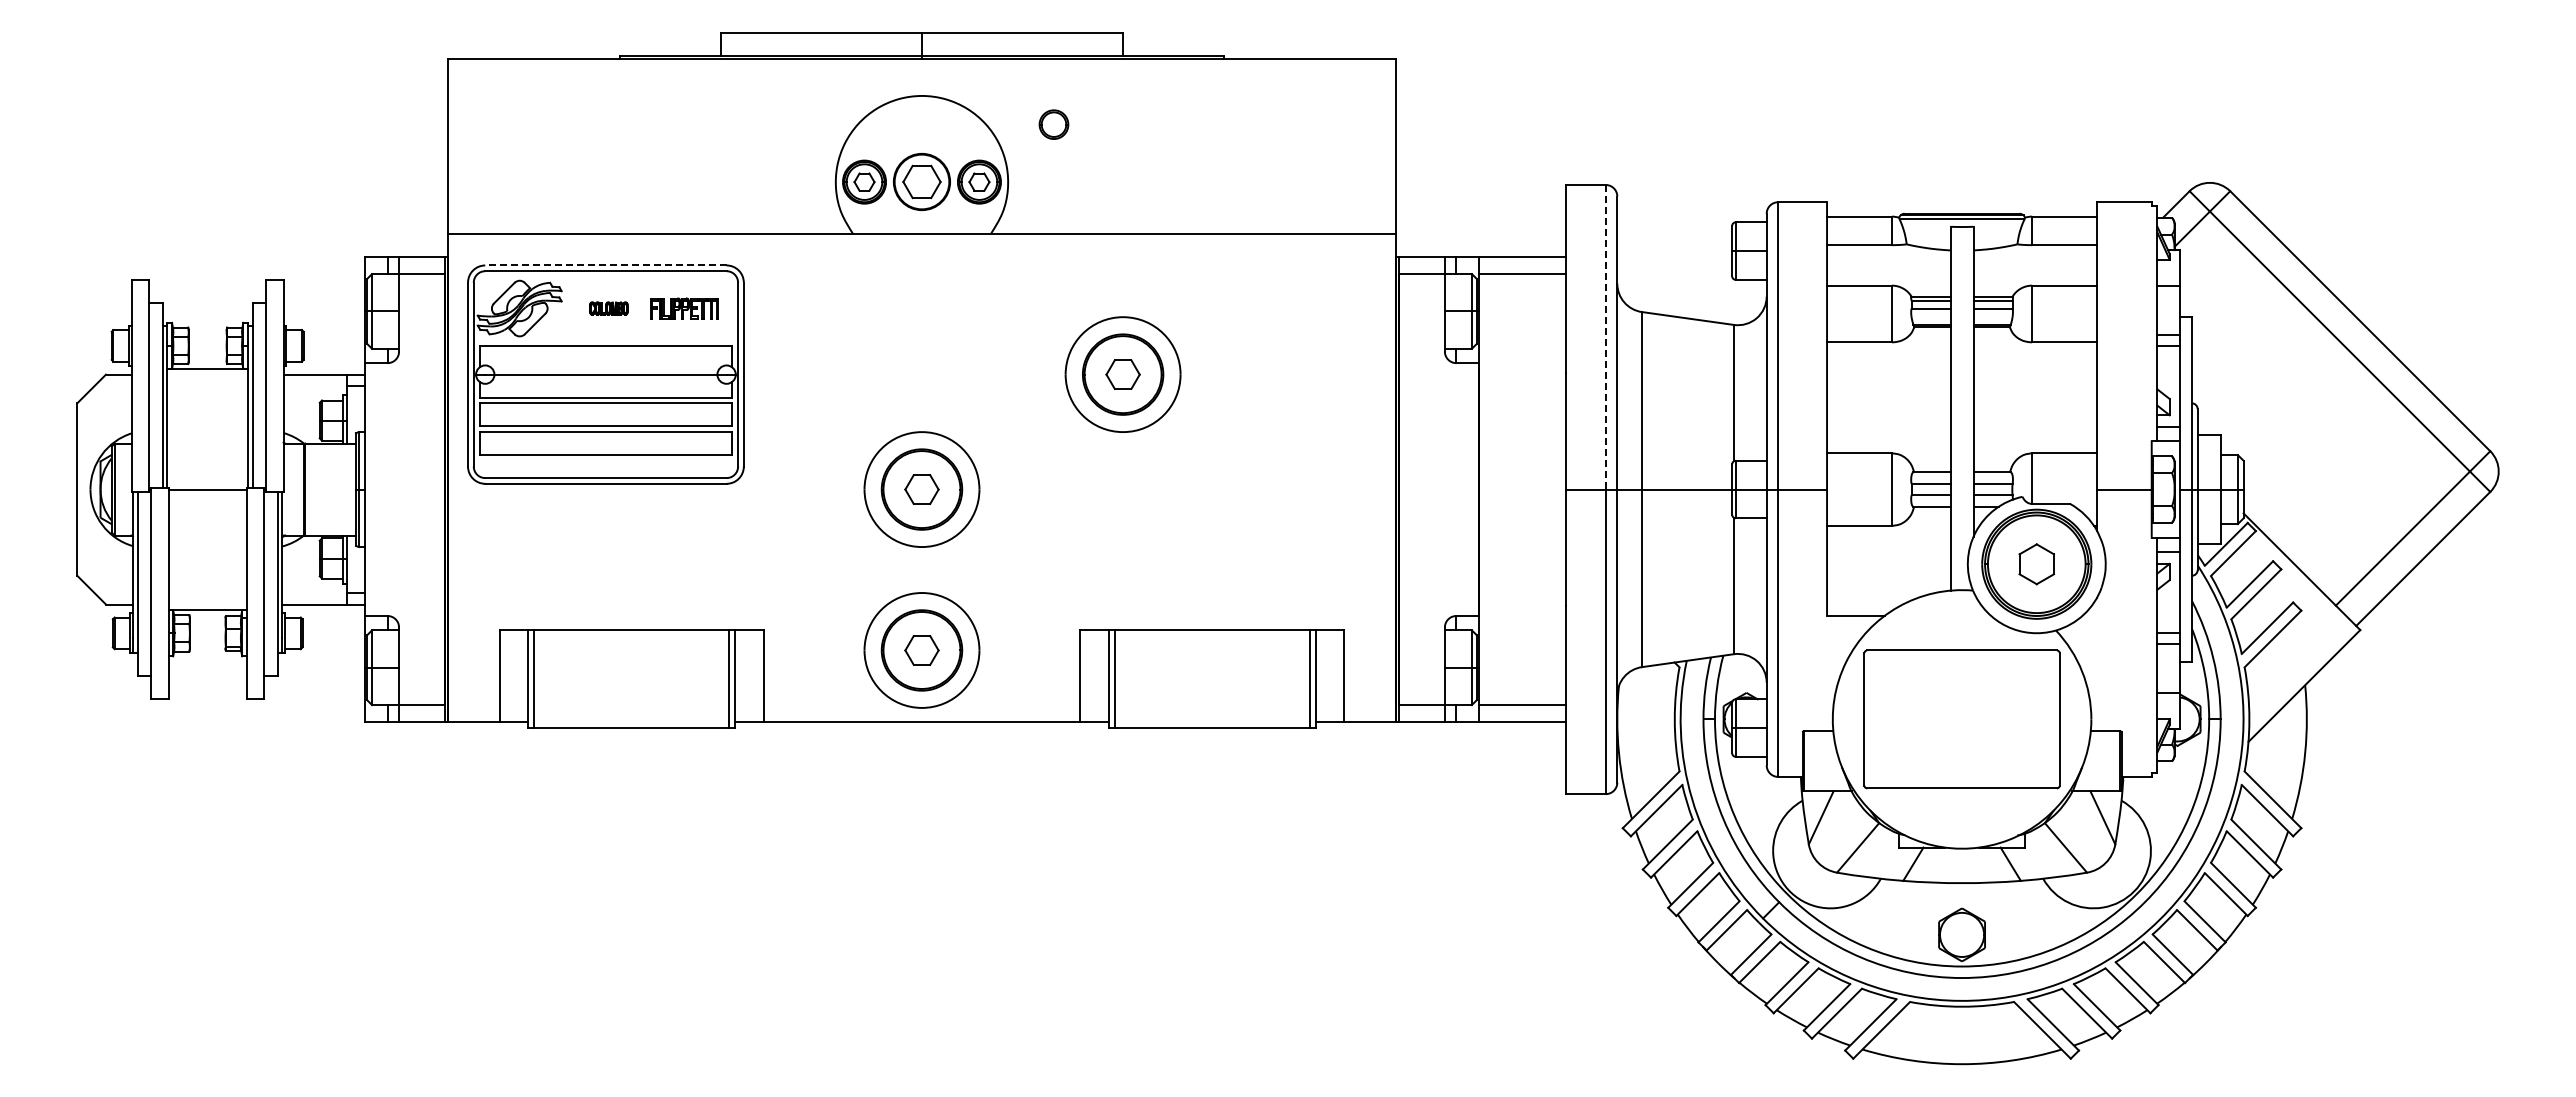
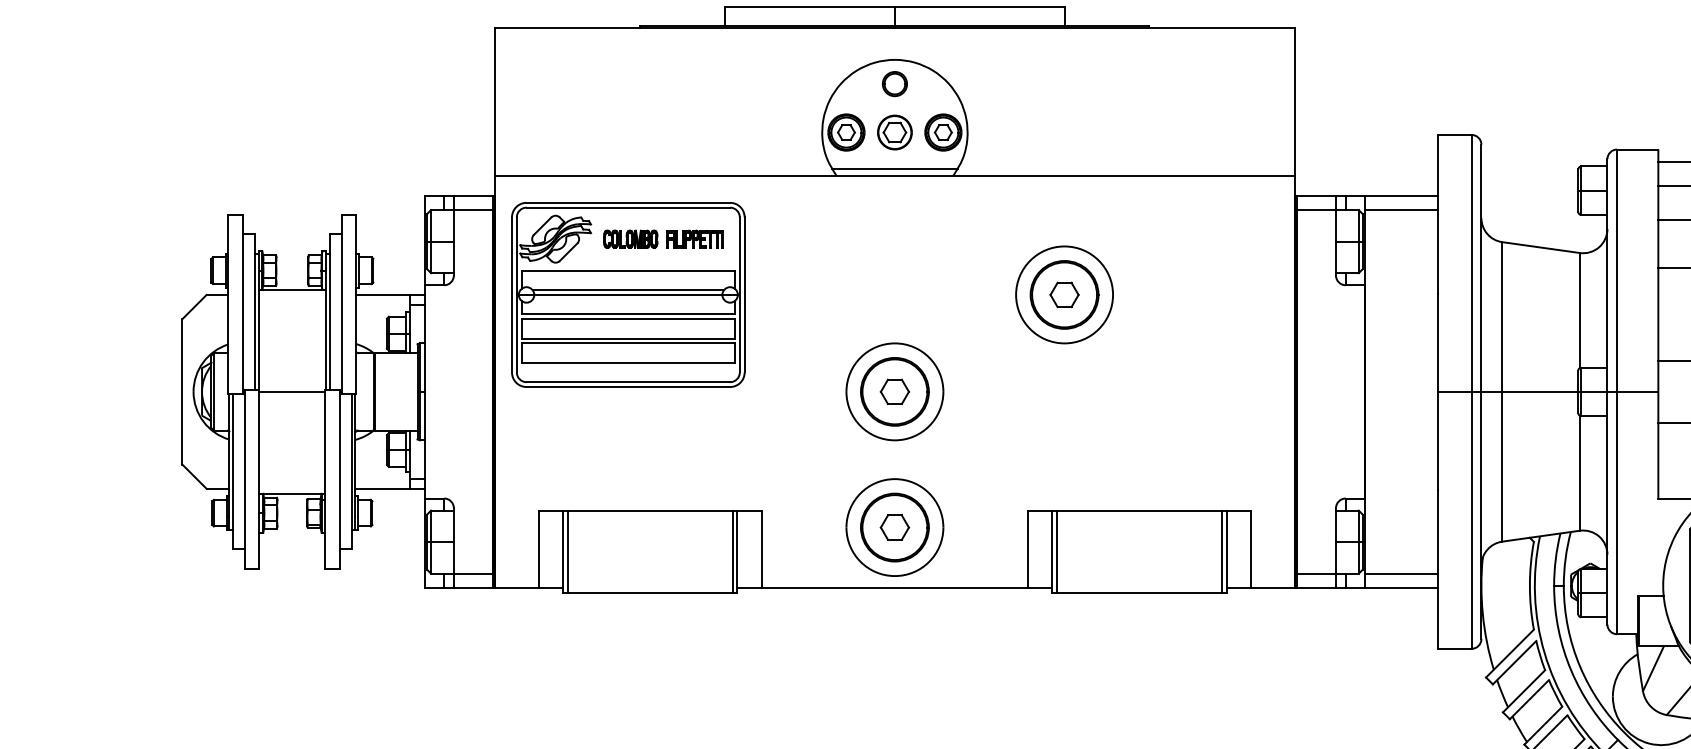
part: (1053, 124) -> (894, 83), moved
part: (921, 182) -> (894, 132), size x0.71
line: (921, 225) -> (894, 169), added
line: (605, 265) -> (627, 202), dashed -> solid
part: (608, 308) -> (630, 239), size x1.67
line: (1605, 337) -> (1471, 263), dashed -> solid
line: (605, 368) -> (627, 289), added

